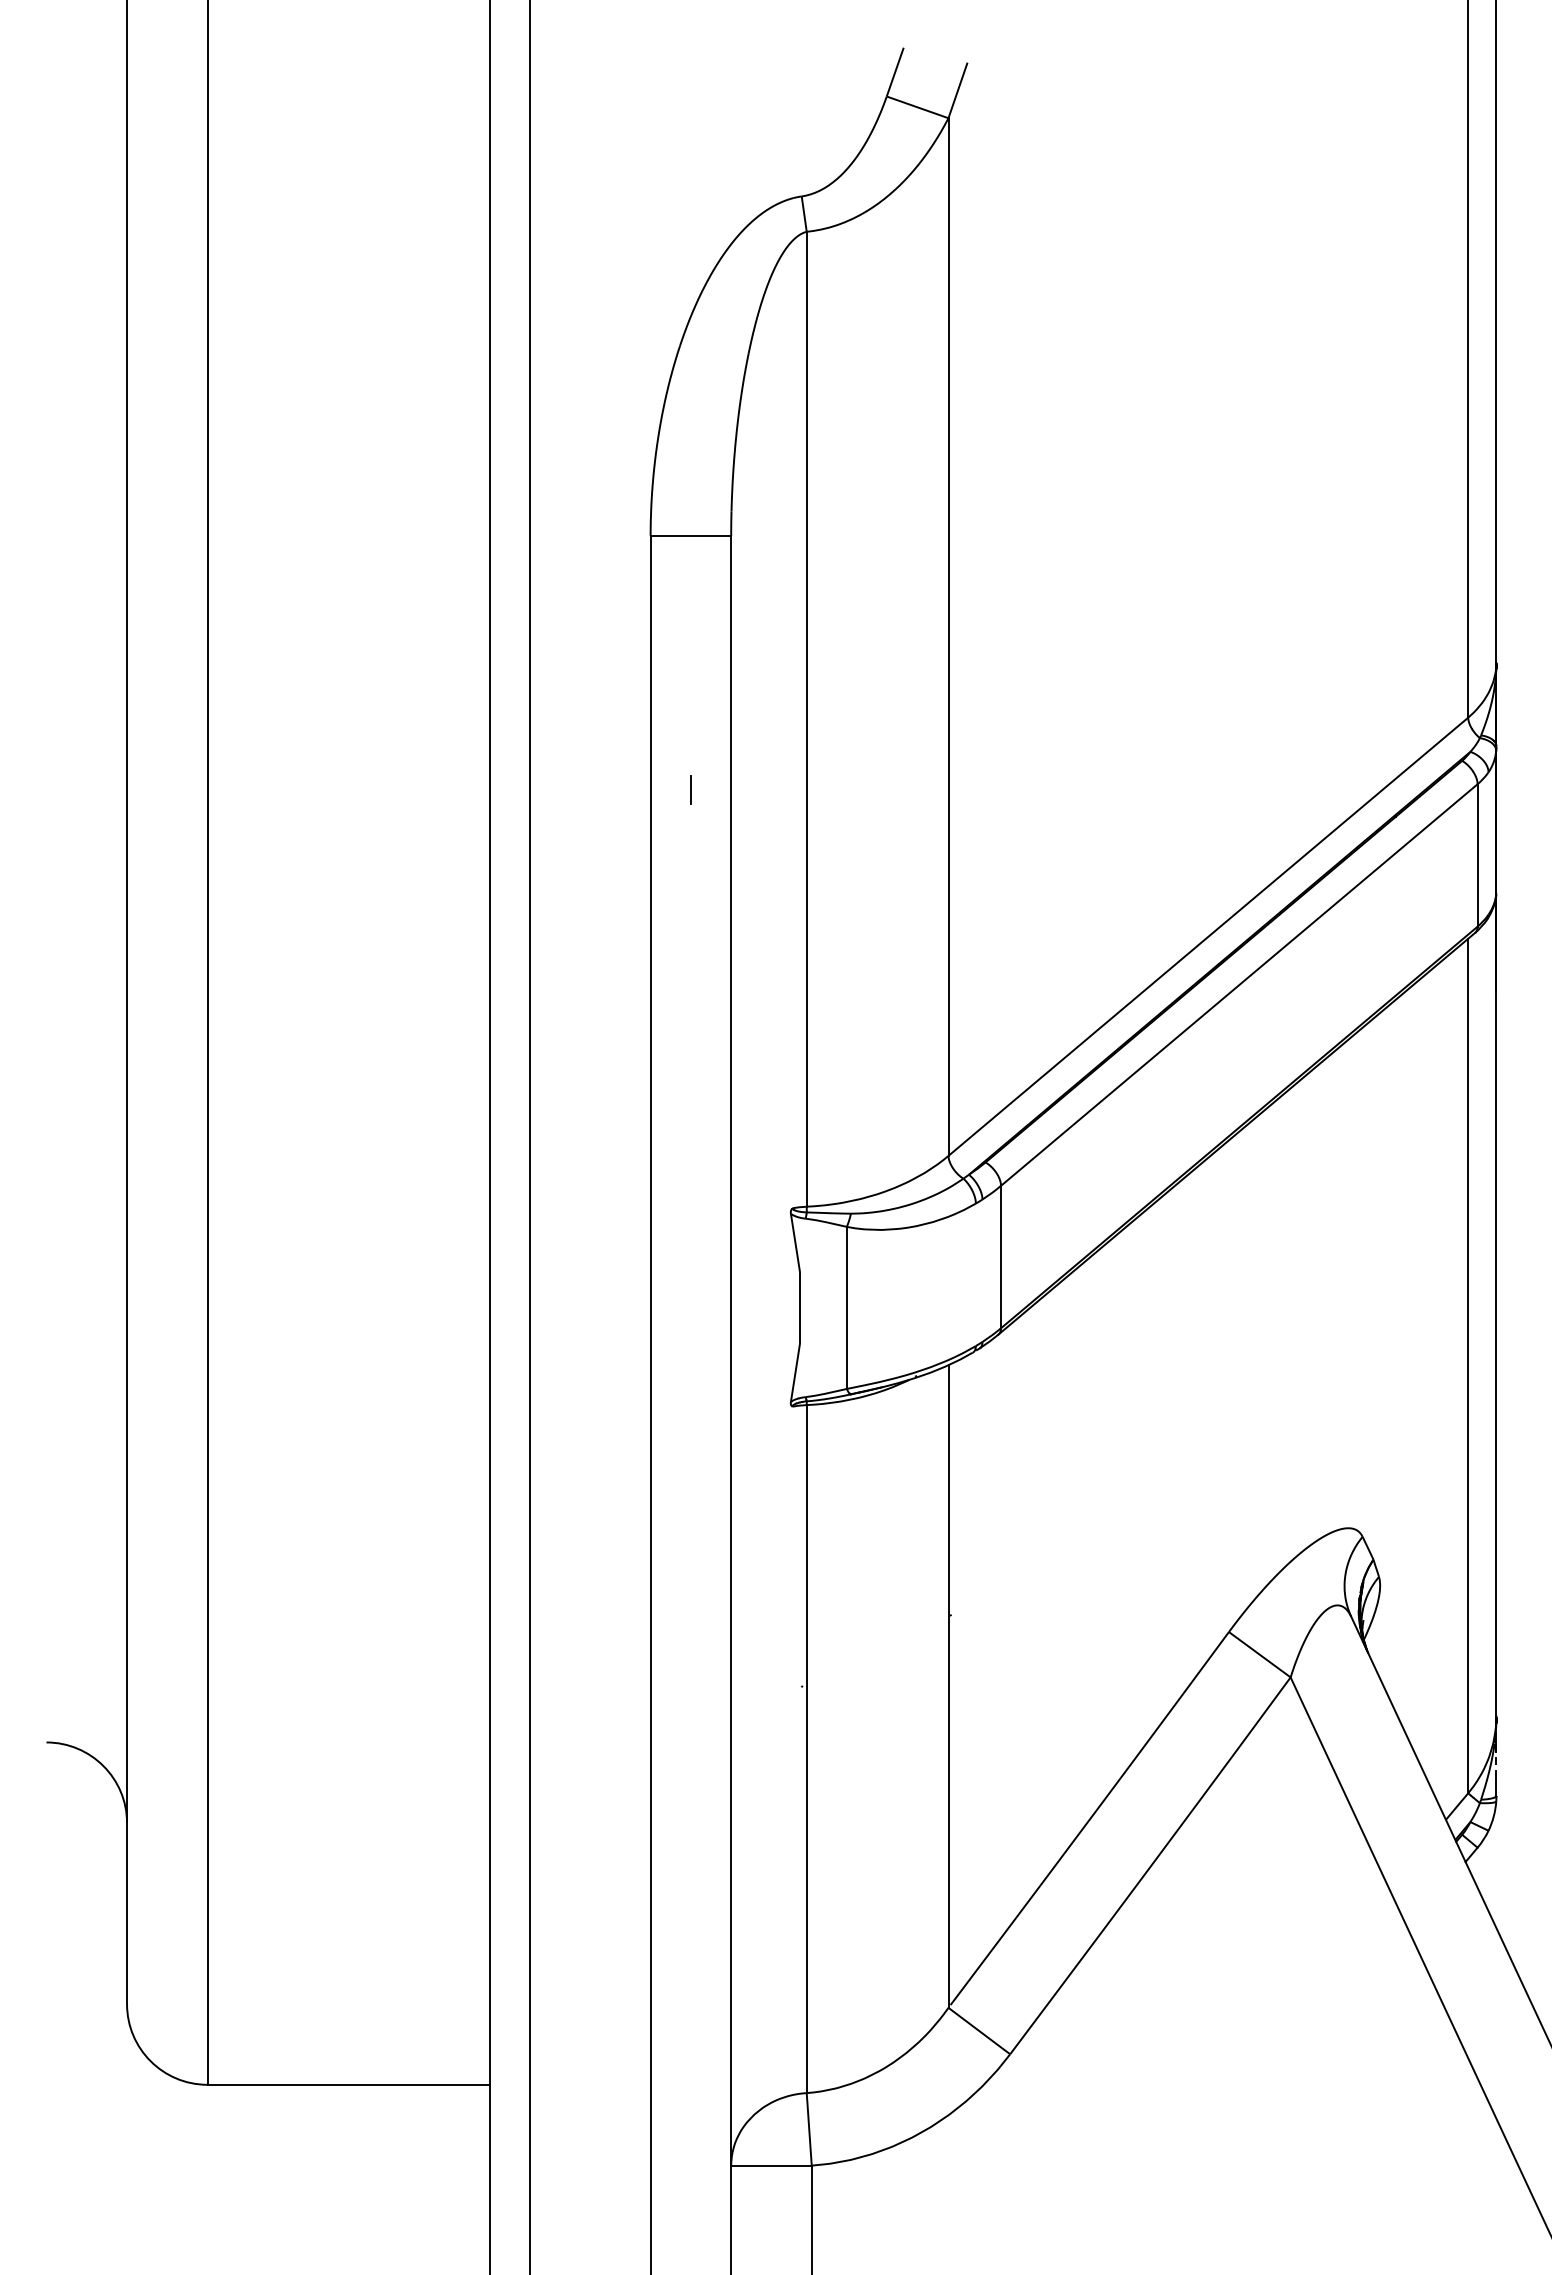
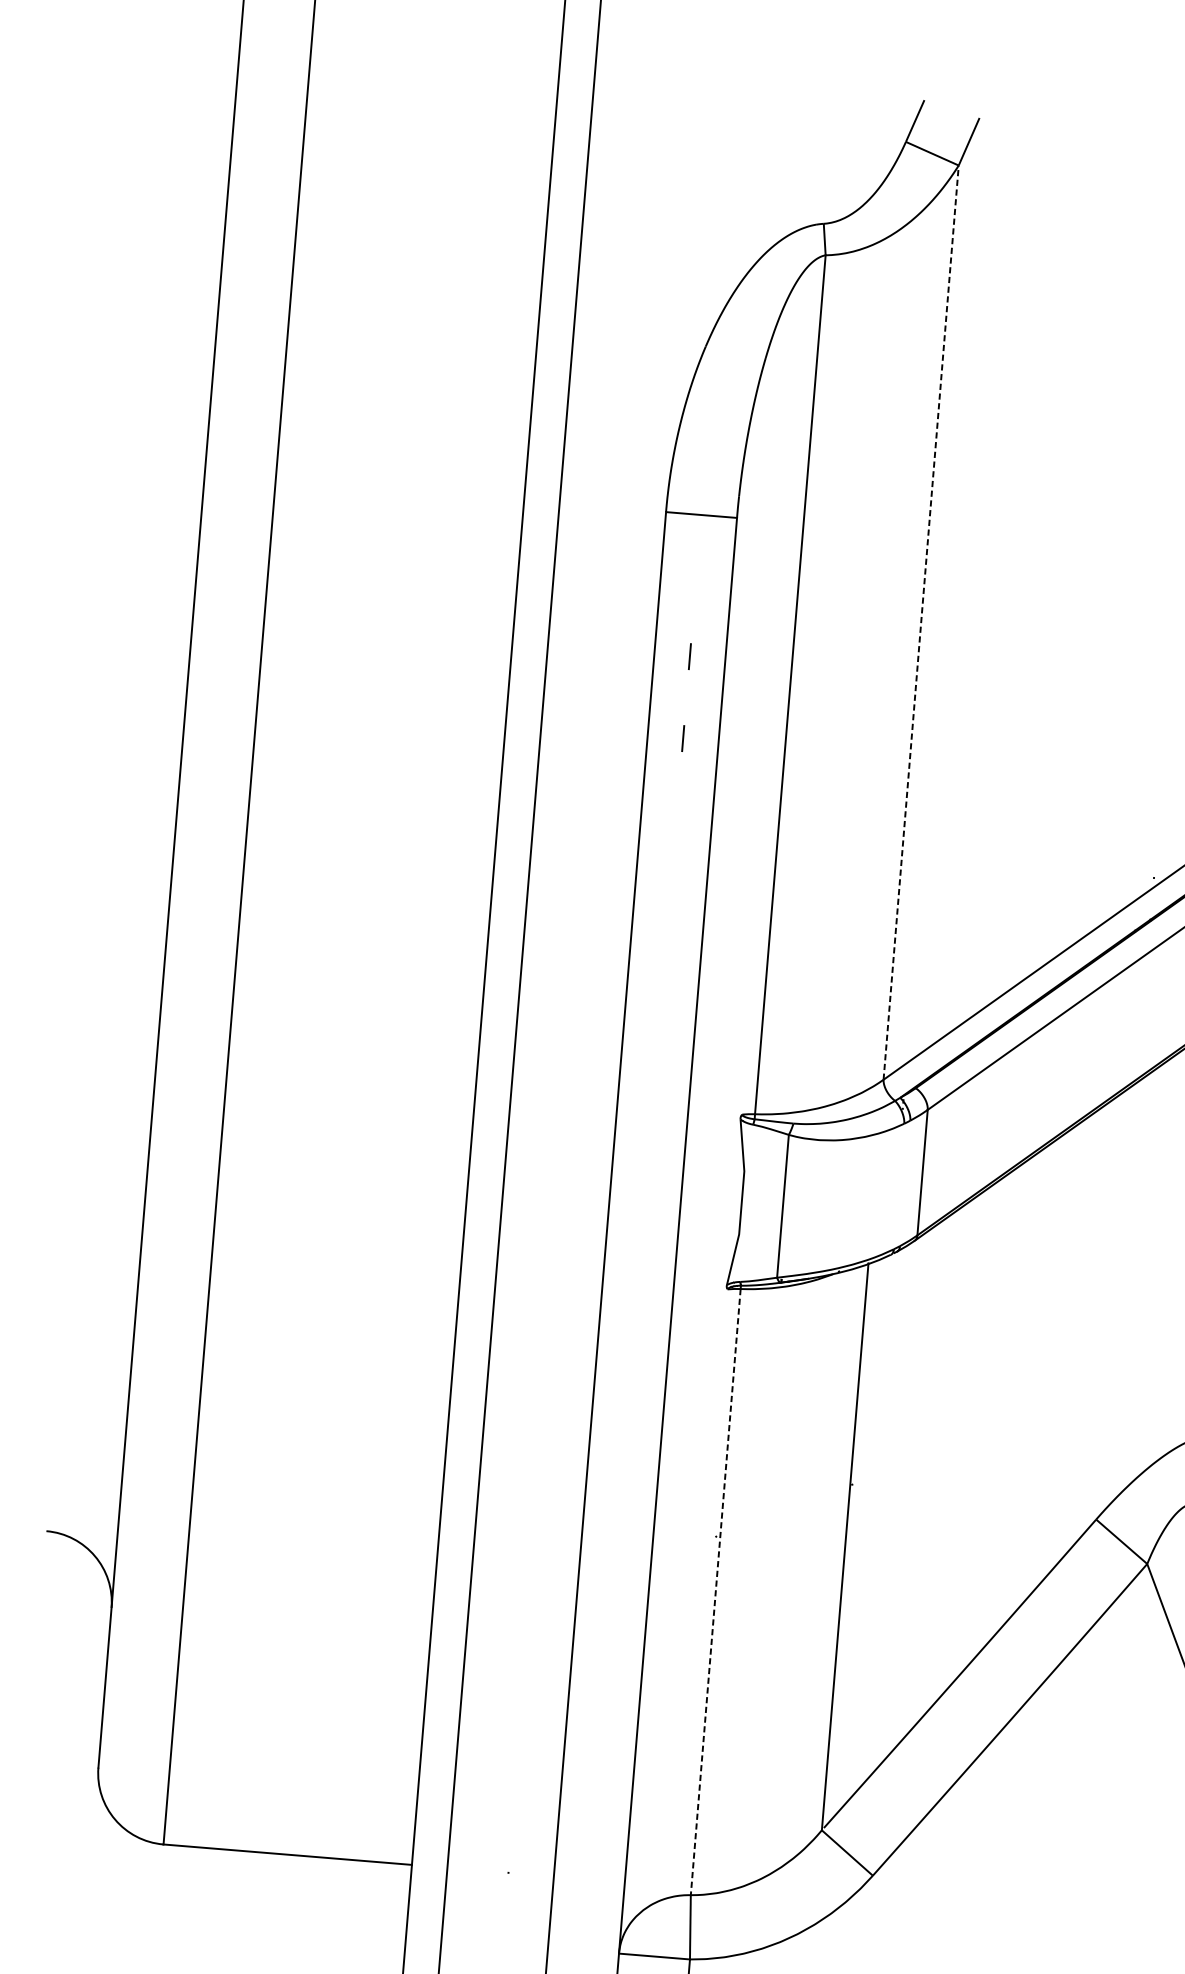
line: (948, 637) -> (921, 623), solid -> dashed
line: (690, 696) -> (689, 656), added
line: (806, 1749) -> (715, 1592), solid -> dashed

